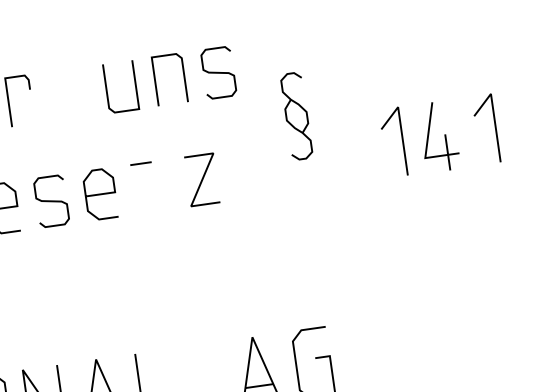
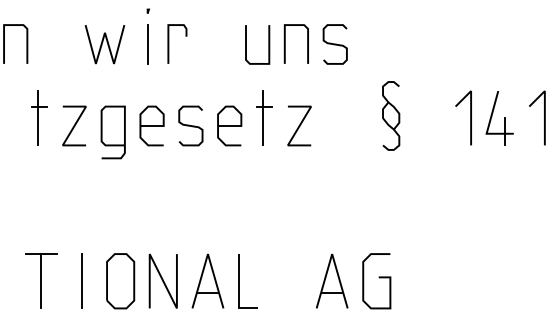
part: (297, 115) -> (391, 115), moved
line: (141, 178) -> (263, 118), added
line: (202, 179) -> (299, 125), moved

